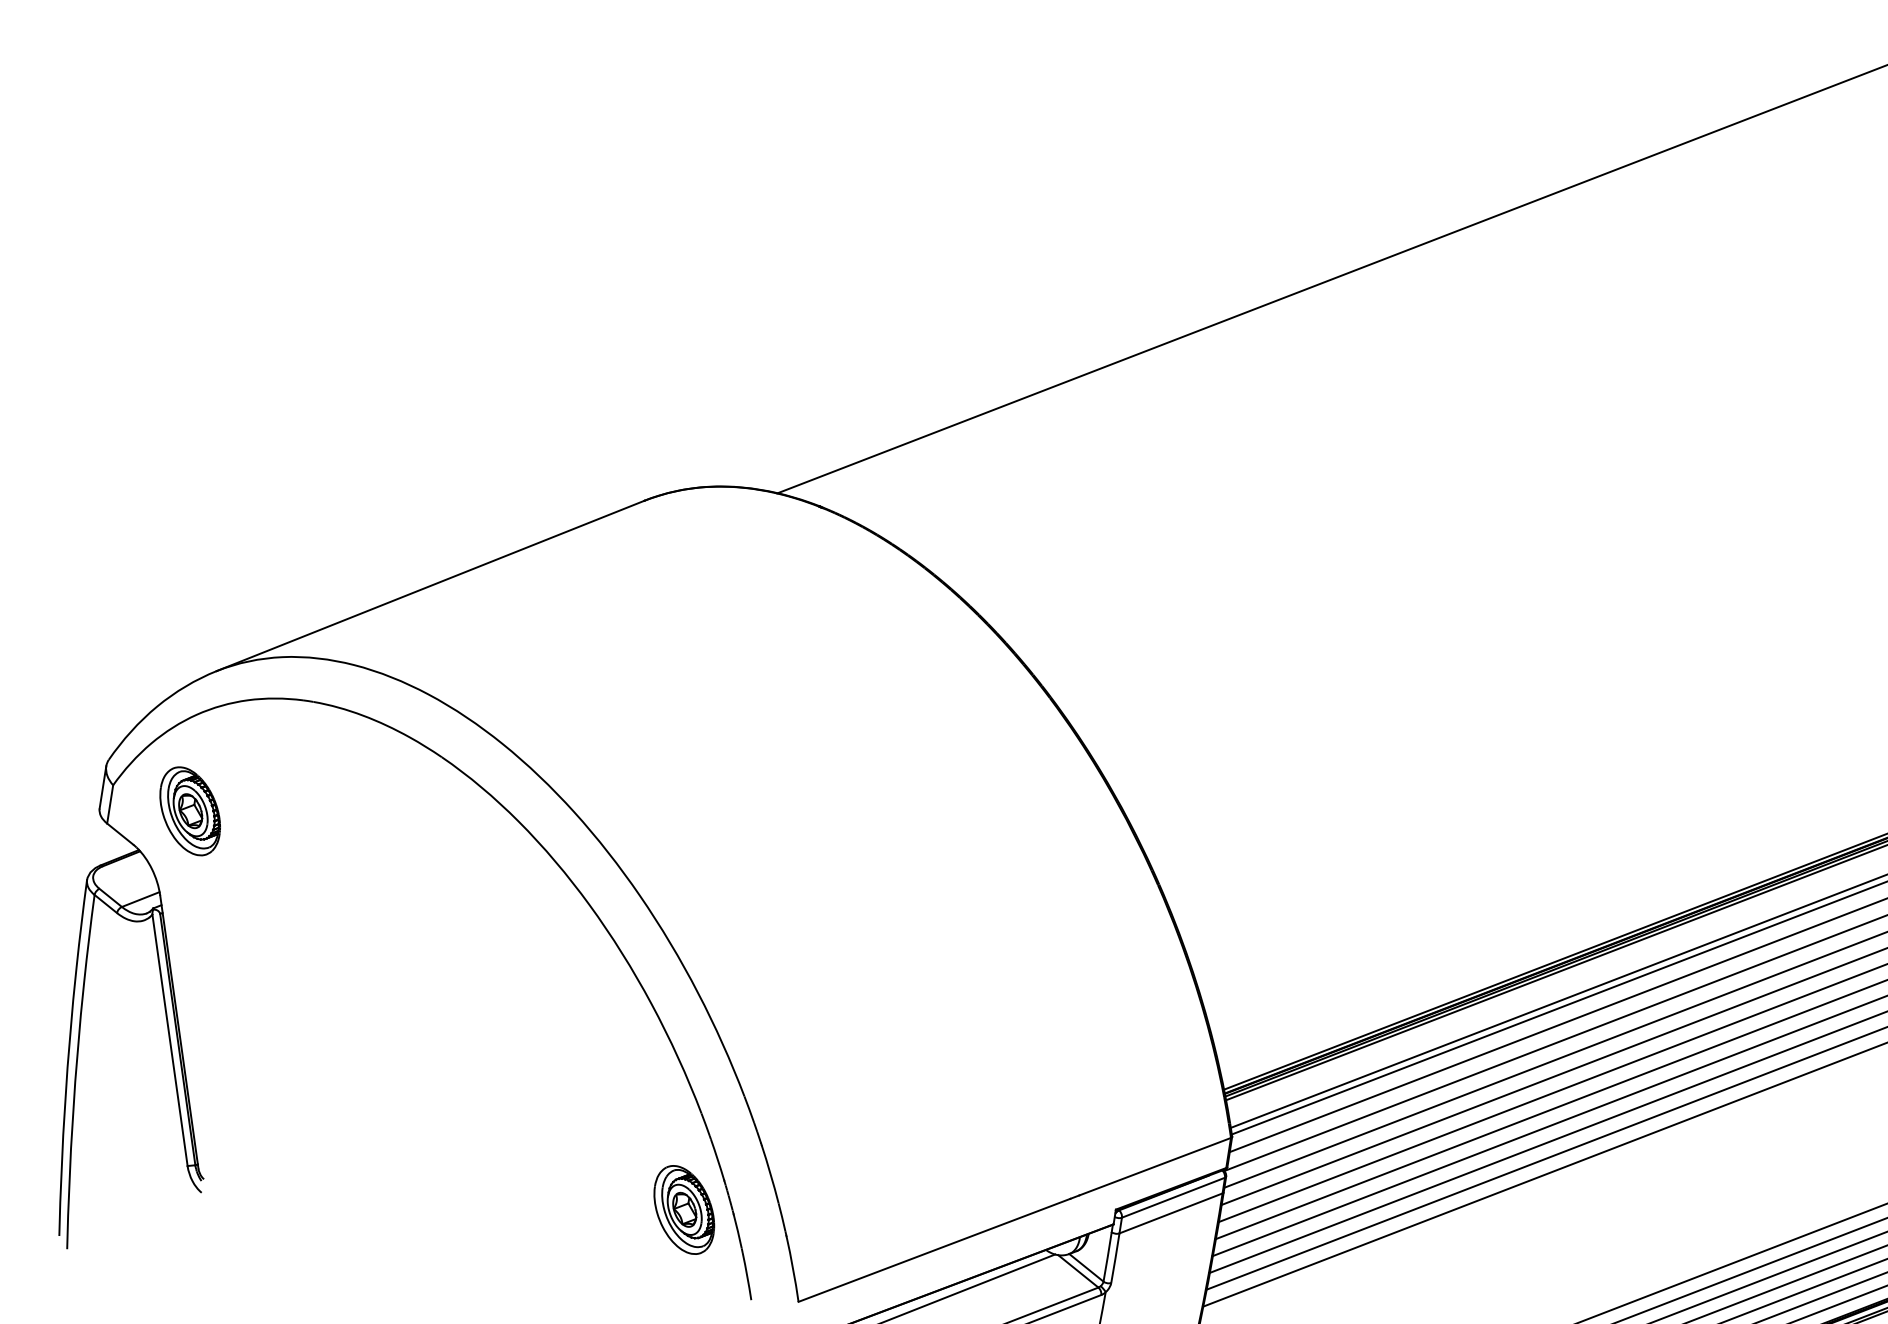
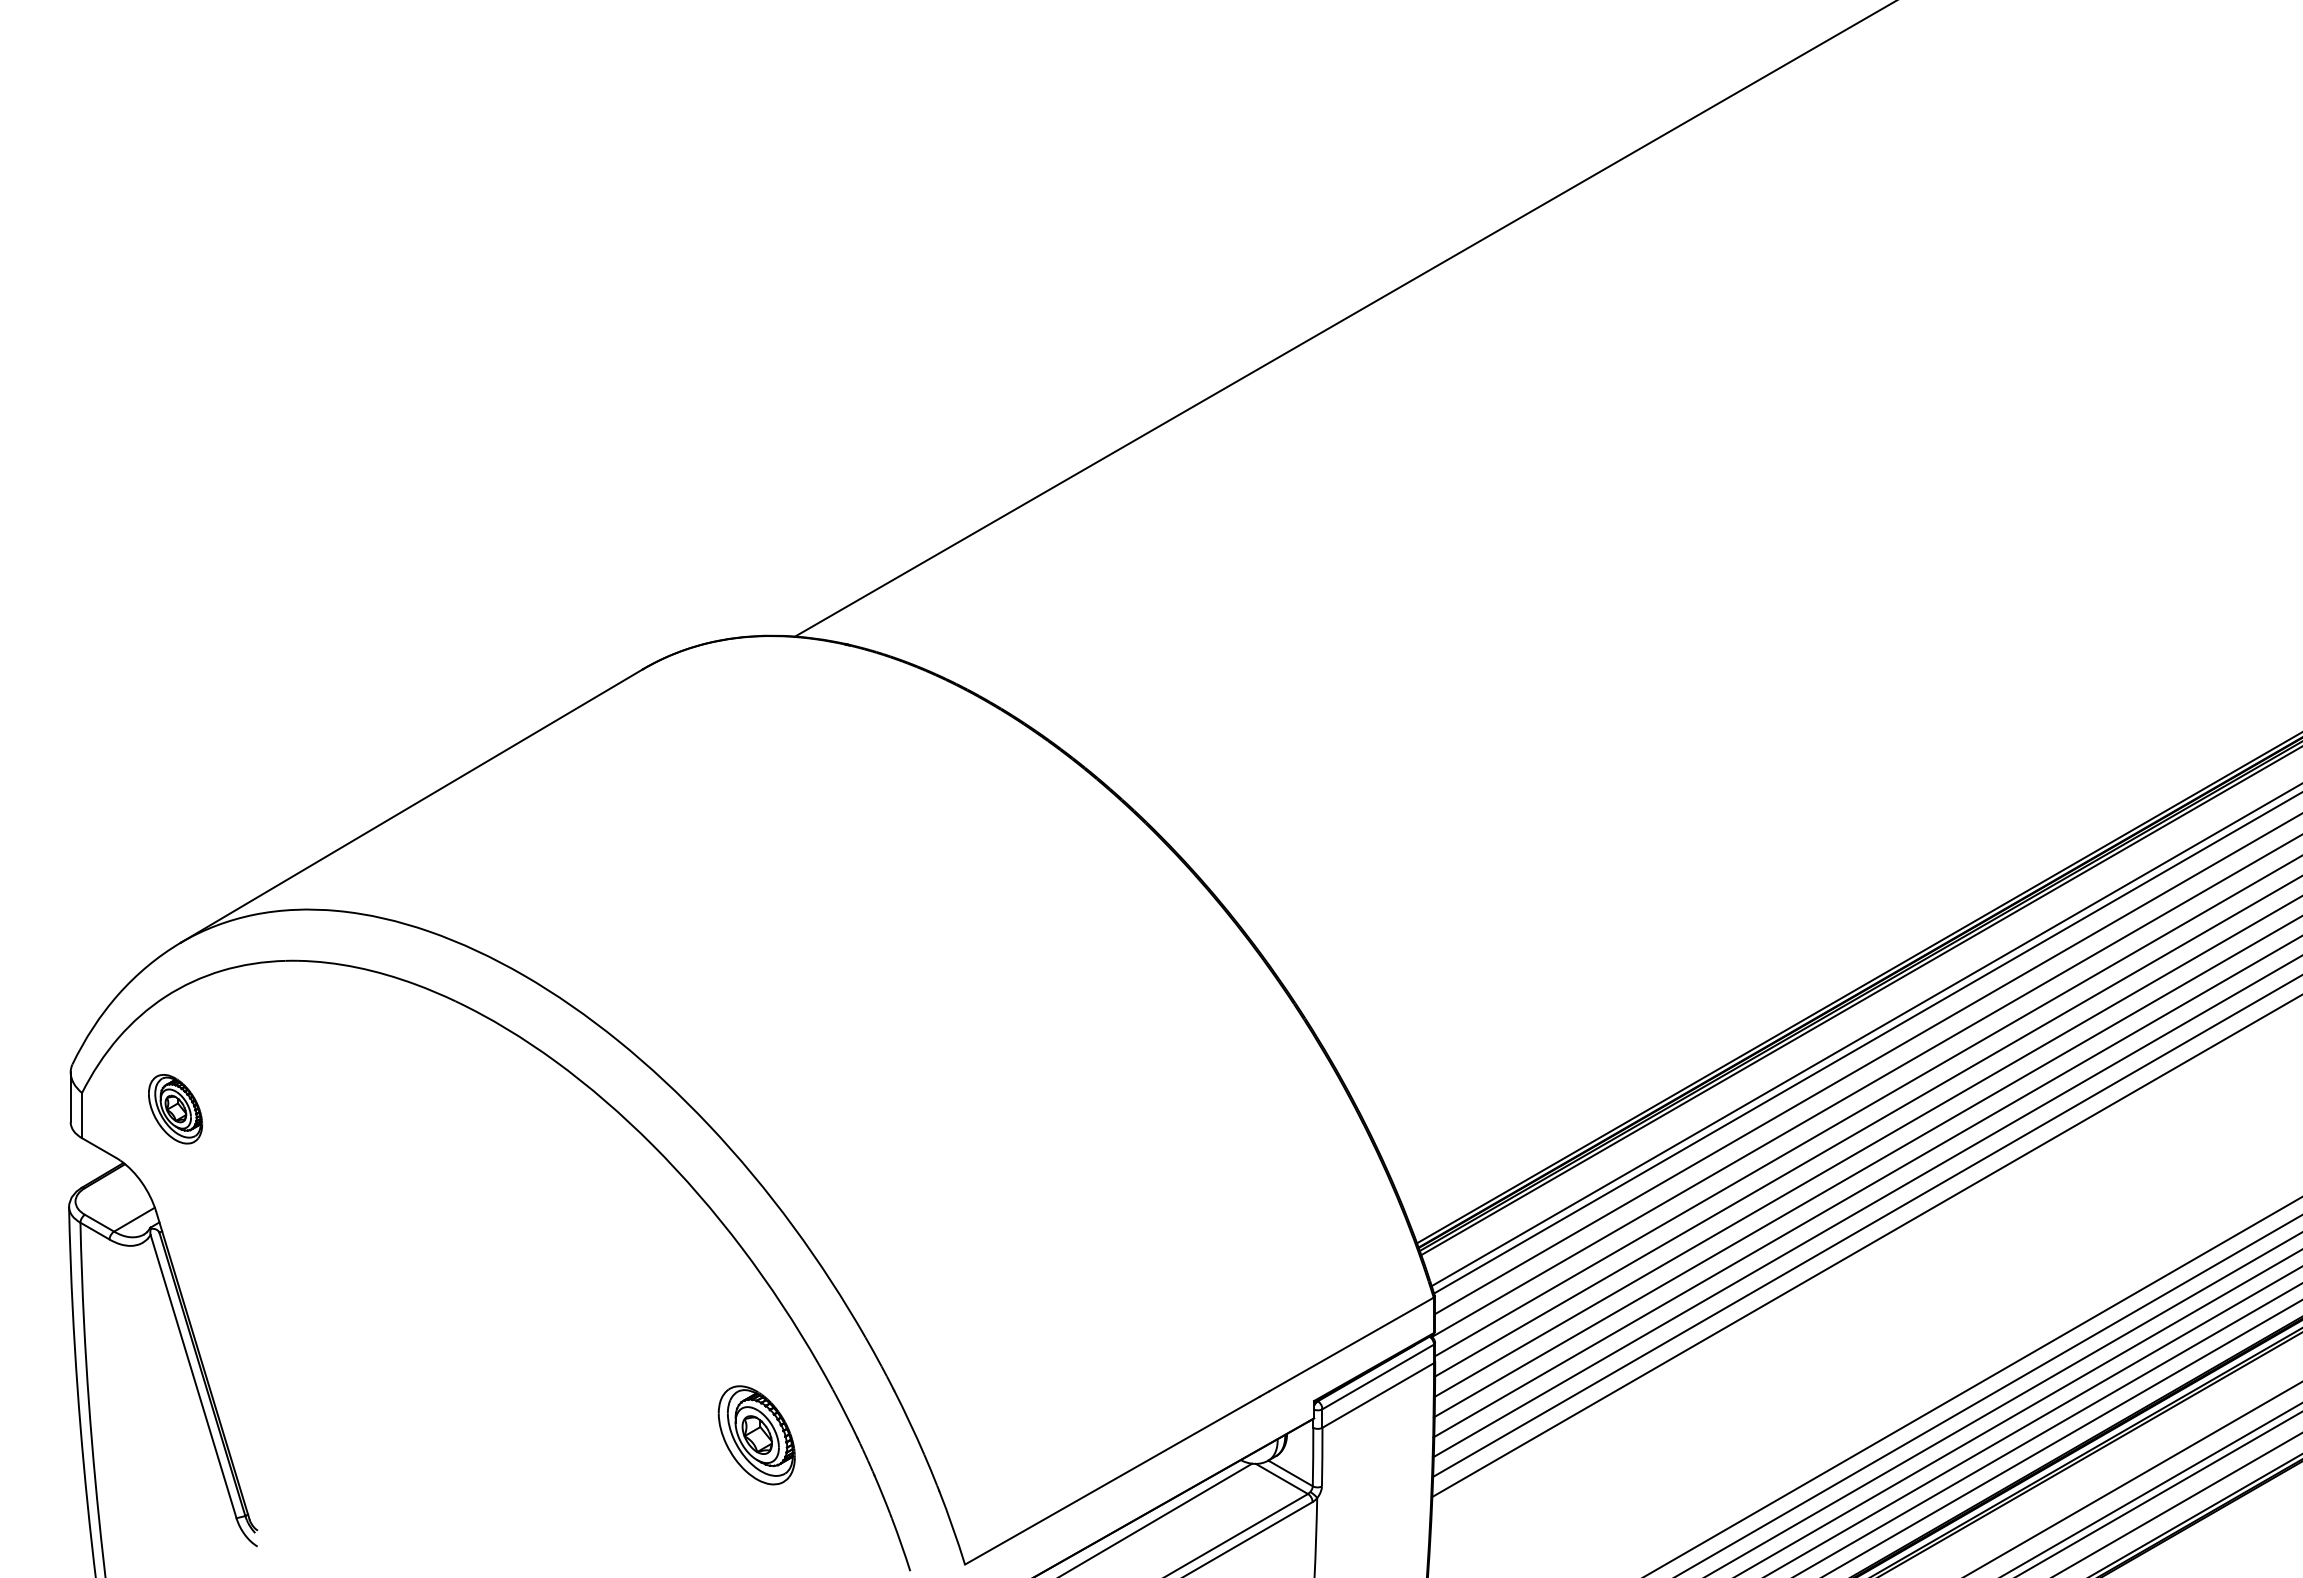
part: (190, 811) -> (175, 1109), size x0.7
part: (684, 1210) -> (756, 1435), moved

